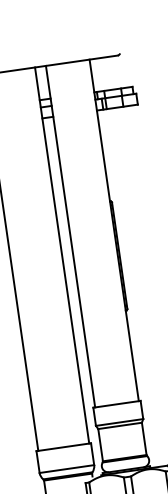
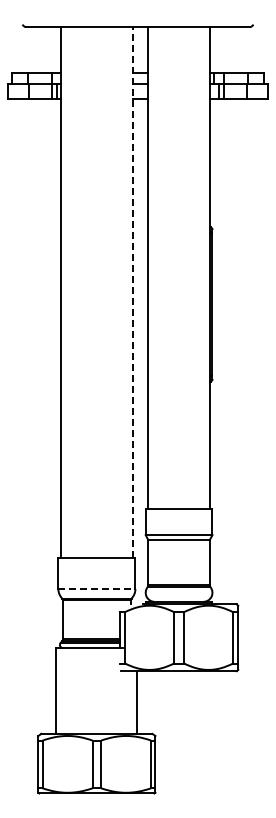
line: (61, 255) -> (132, 292), solid -> dashed
line: (66, 469) -> (96, 589), solid -> dashed

